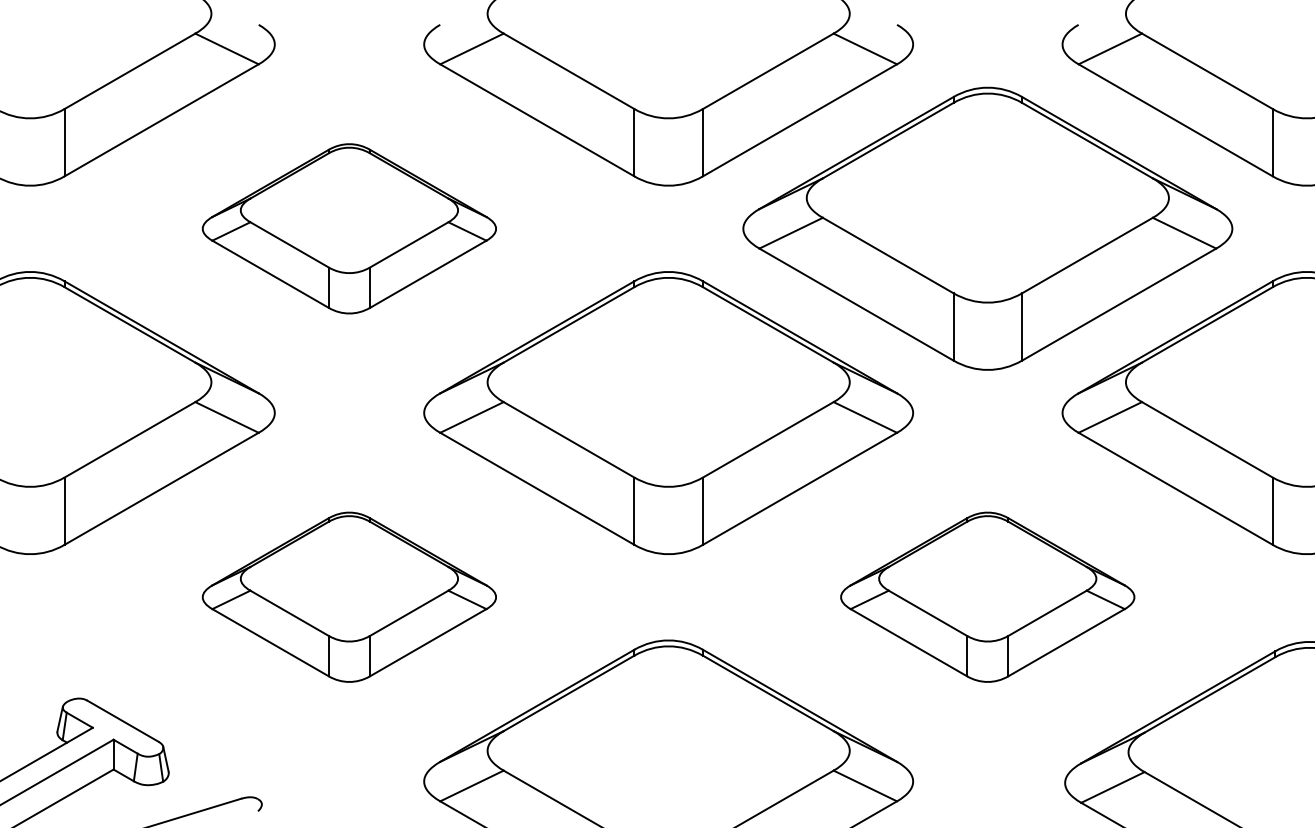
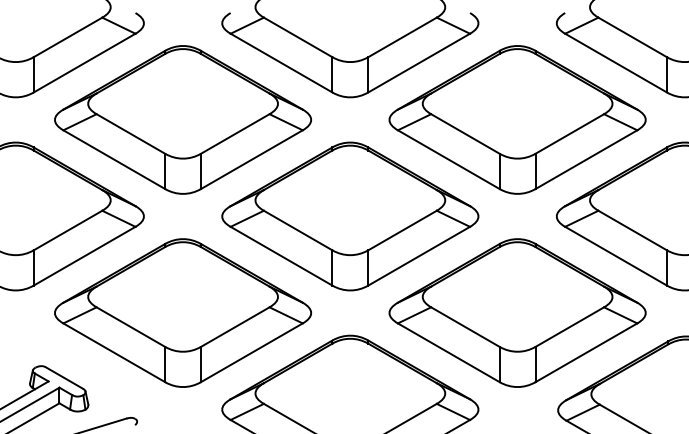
part: (348, 227) -> (182, 119), size x1.67
part: (348, 596) -> (182, 312), size x1.67
part: (987, 596) -> (517, 312), size x1.67

